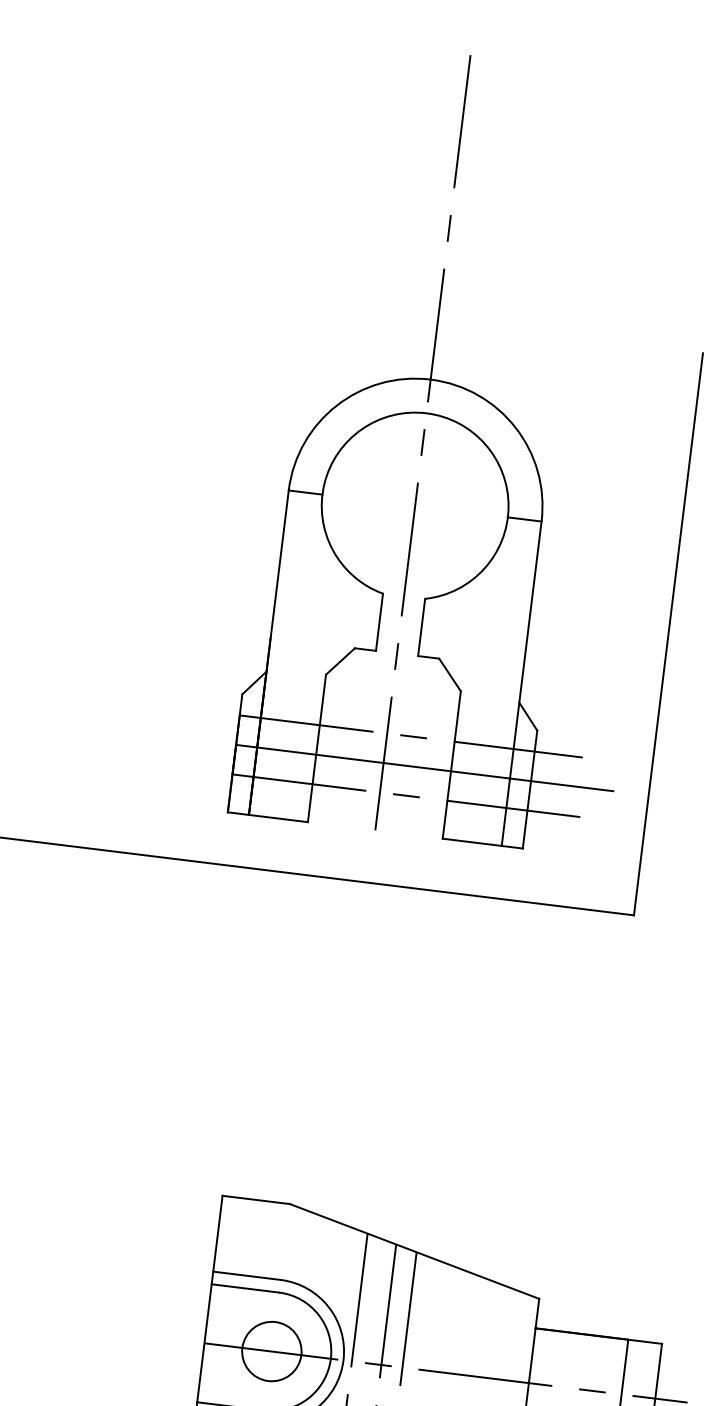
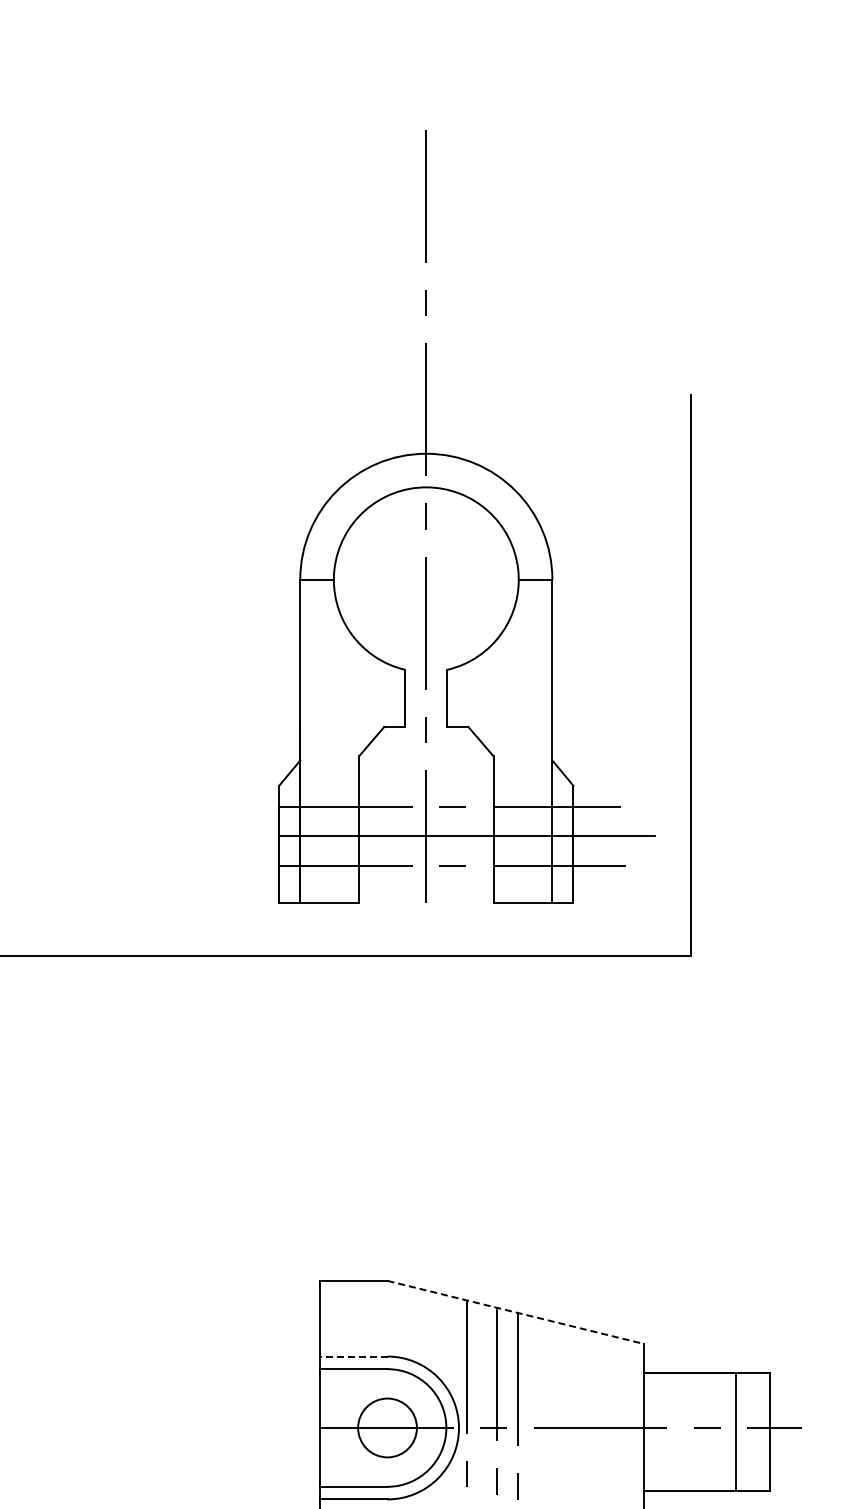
line: (414, 1251) -> (515, 1312), solid -> dashed
line: (246, 1275) -> (353, 1356), solid -> dashed

